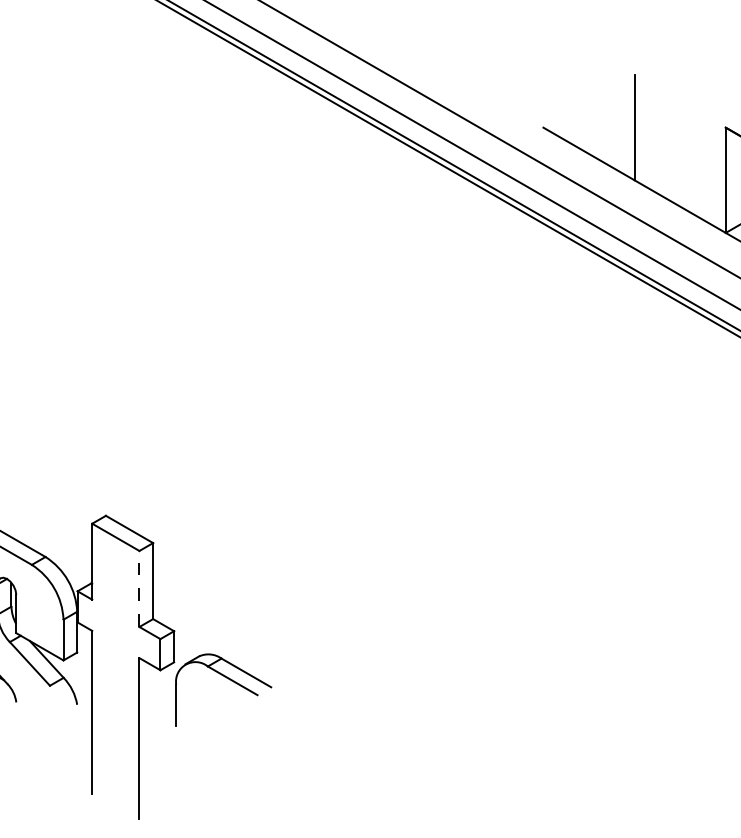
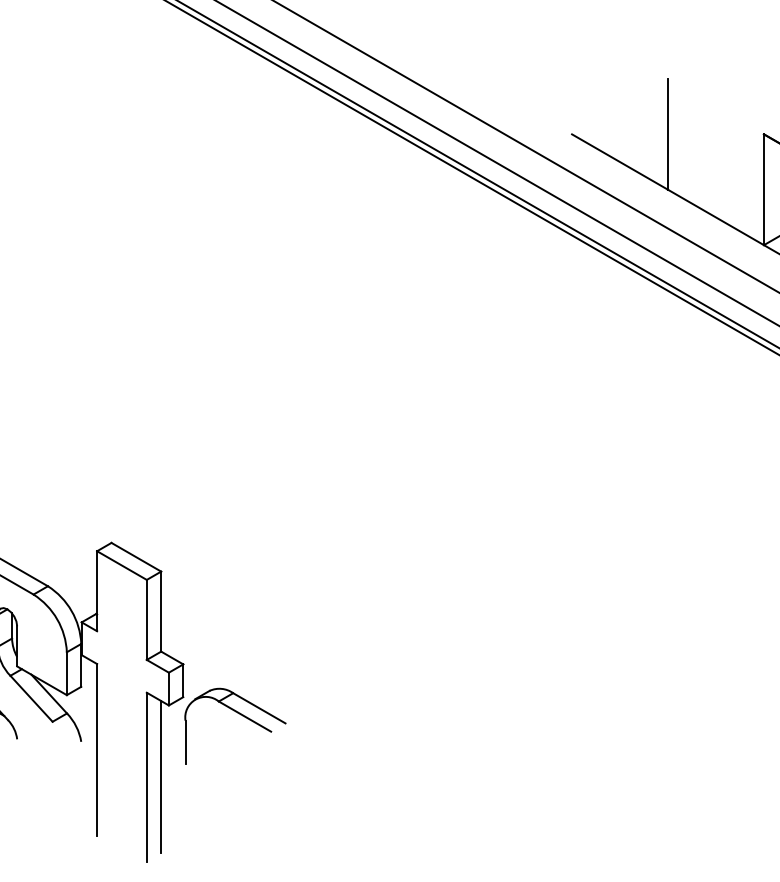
line: (139, 588) -> (146, 619), dashed -> solid
line: (153, 738) -> (161, 777), added

